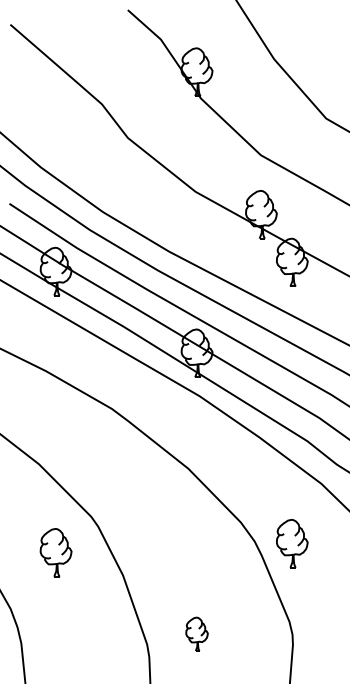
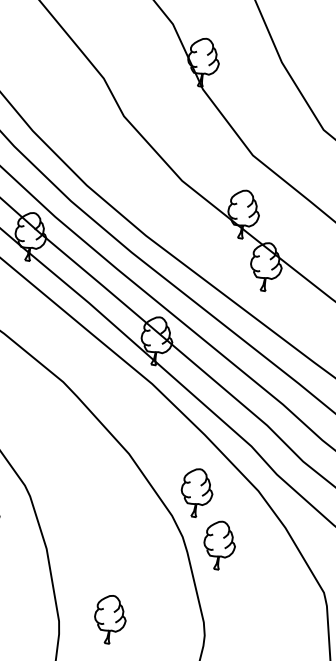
part: (261, 495) -> (197, 492), added
part: (196, 633) -> (109, 618), size x1.43

